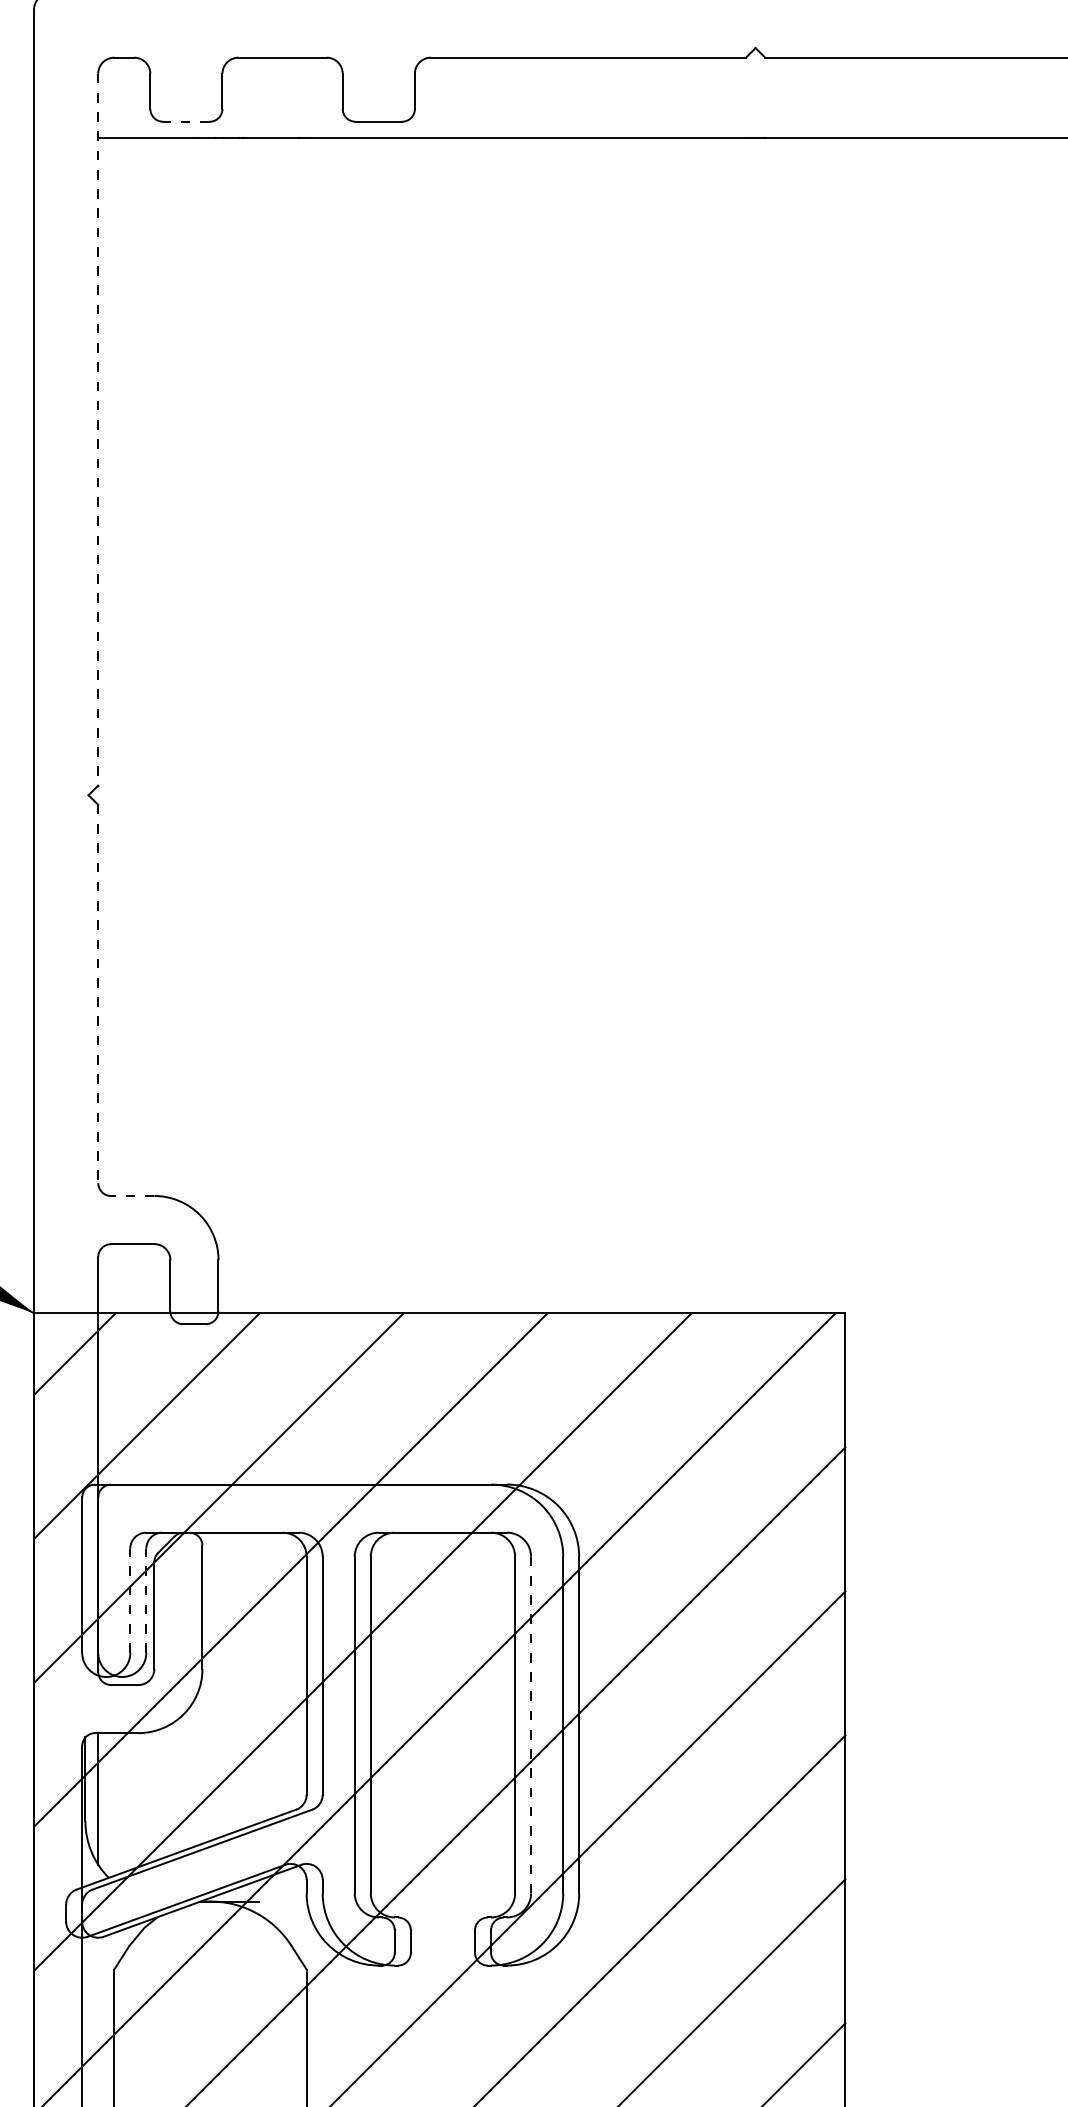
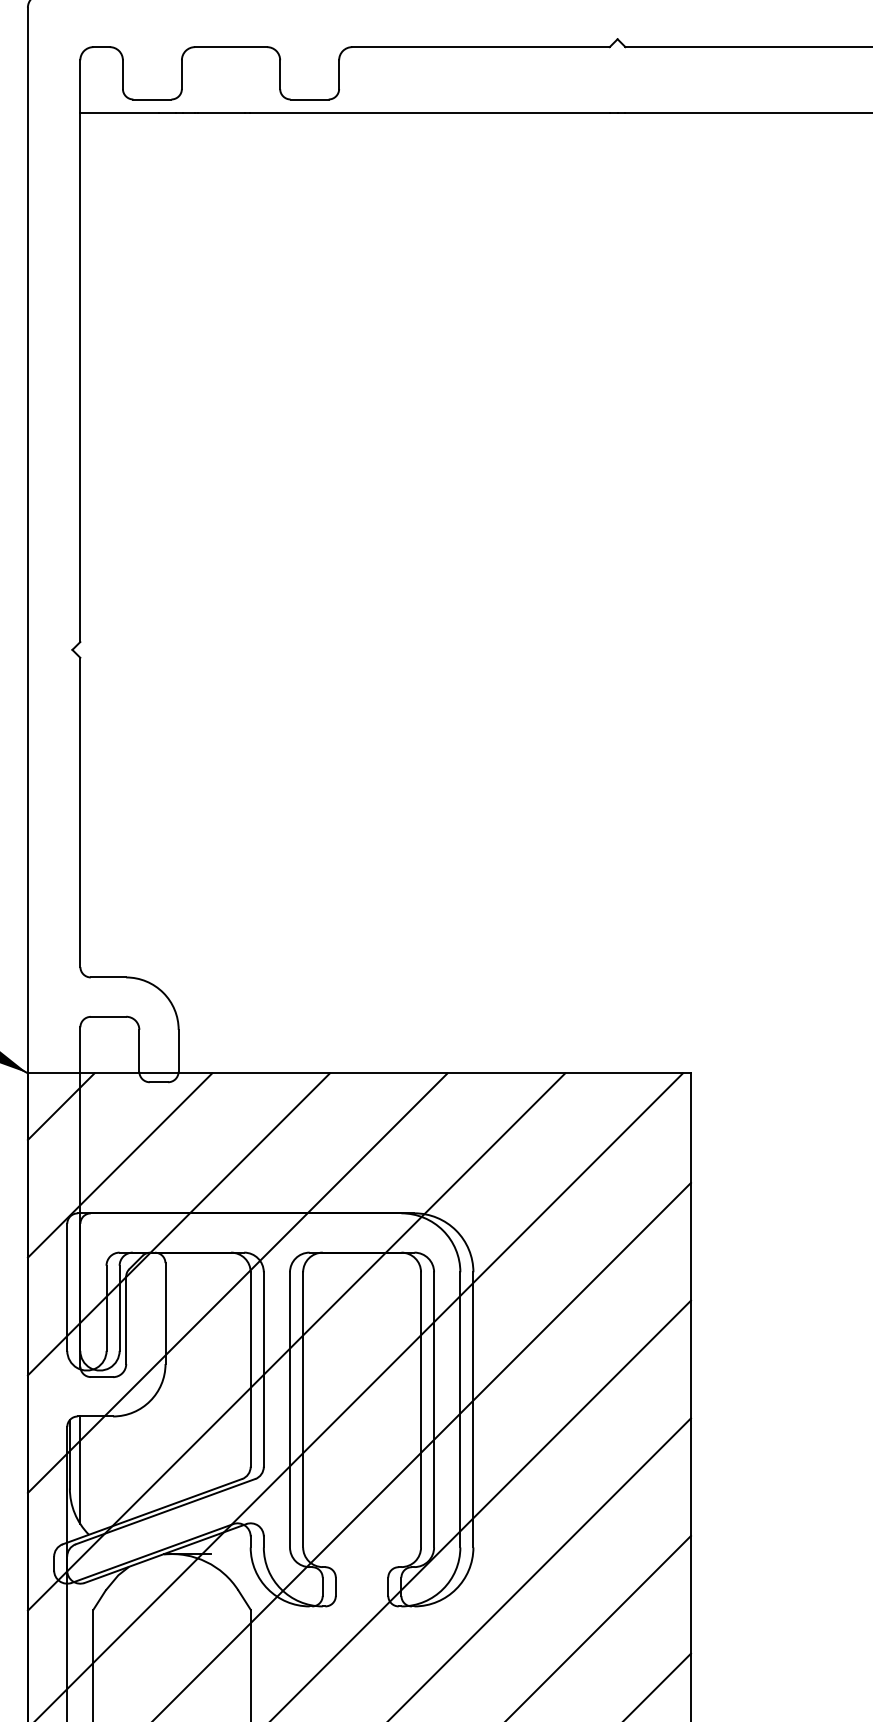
line: (185, 121) -> (151, 99), dashed -> solid
line: (98, 429) -> (80, 351), dashed -> solid
line: (98, 994) -> (80, 812), dashed -> solid
line: (132, 1195) -> (108, 977), dashed -> solid
line: (130, 1600) -> (106, 1308), dashed -> solid
line: (146, 1600) -> (119, 1308), dashed -> solid
line: (531, 1724) -> (434, 1409), dashed -> solid

